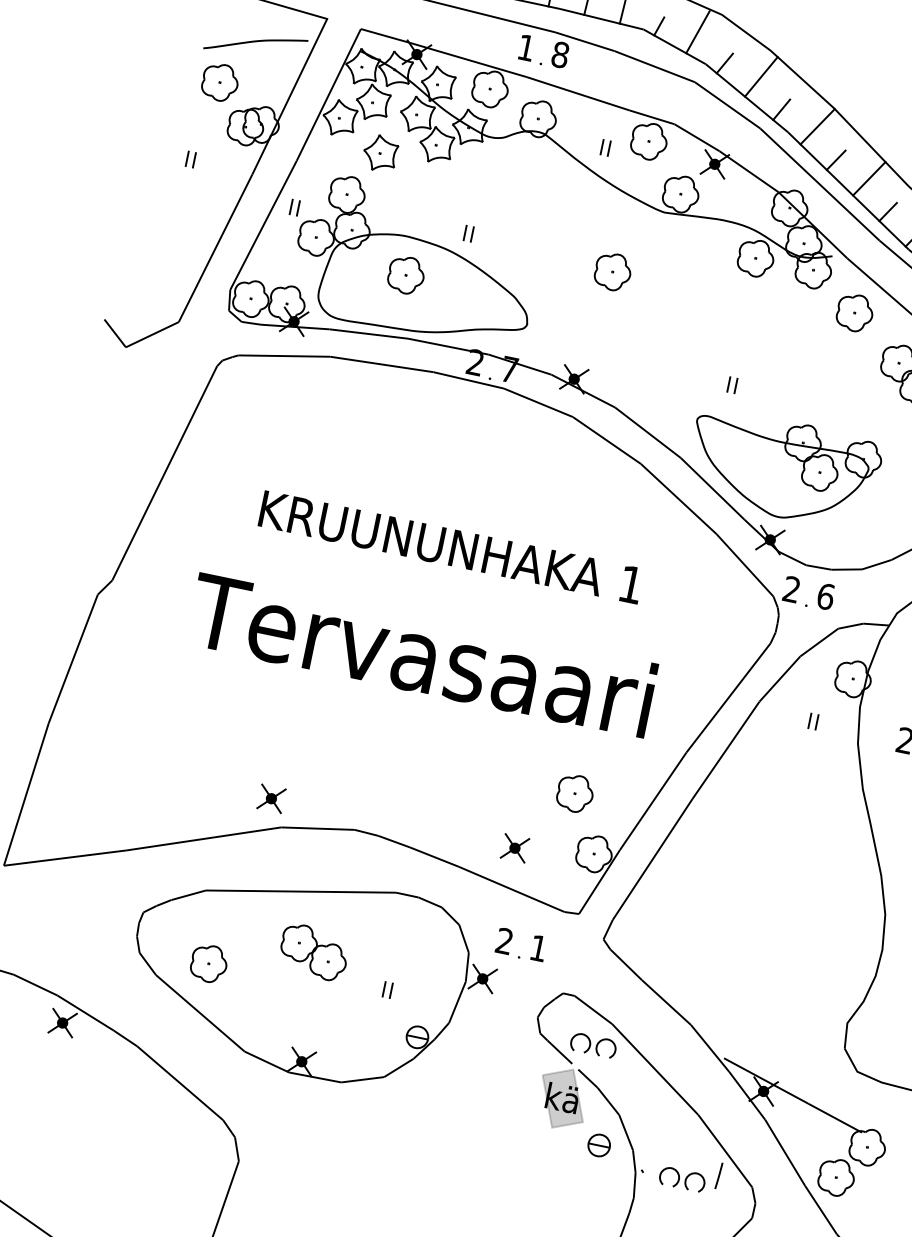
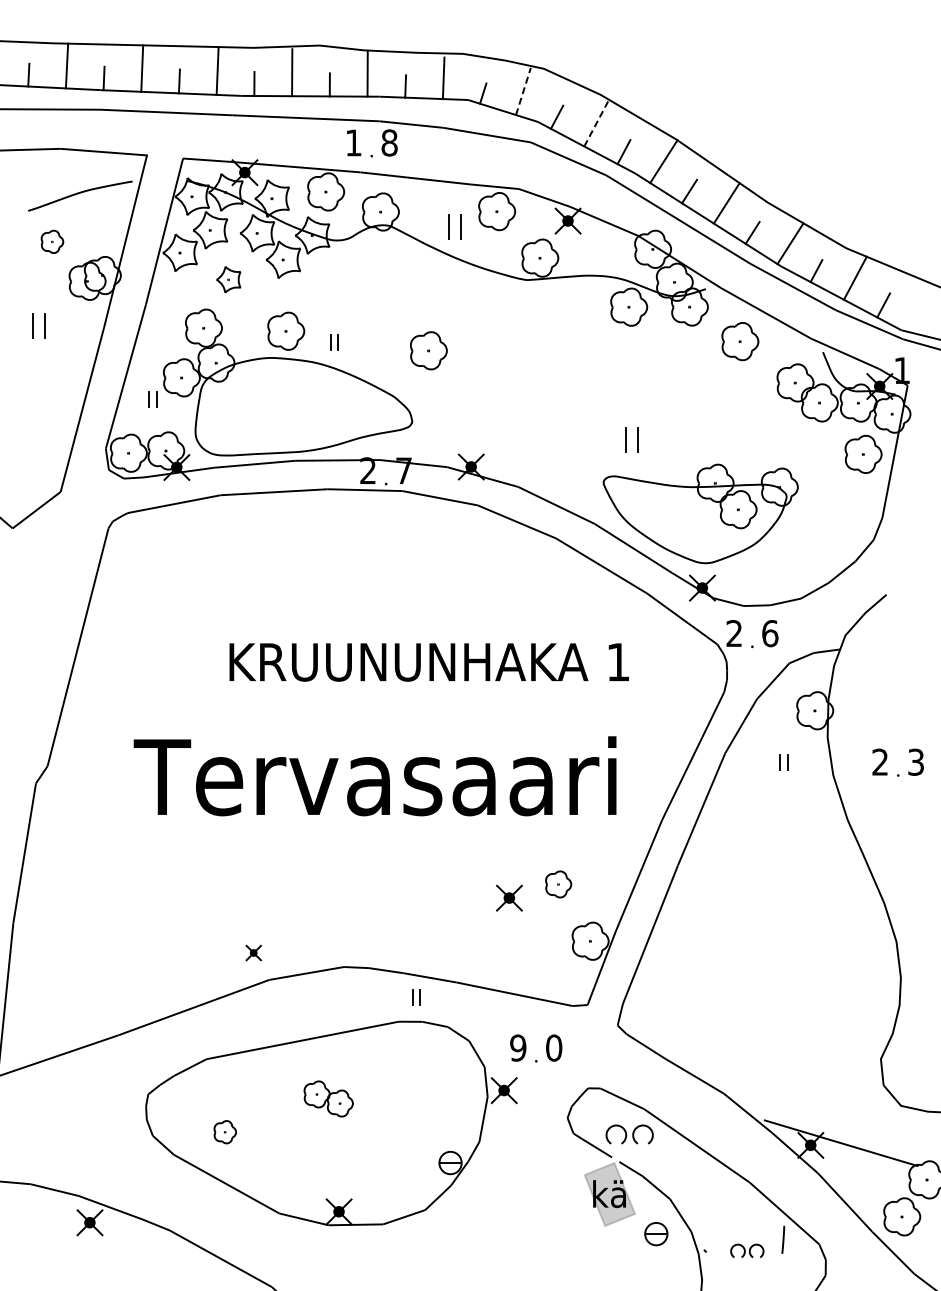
line: (697, 32) -> (523, 91), solid -> dashed
line: (761, 76) -> (596, 122), solid -> dashed
part: (220, 82) -> (52, 241), size x0.6
part: (605, 148) -> (454, 227), size x1.6
part: (380, 153) -> (228, 279), size x0.7
part: (190, 159) -> (38, 325), size x1.6
part: (294, 207) -> (152, 399), moved
part: (612, 271) -> (428, 350), moved
part: (406, 274) -> (286, 330), moved
part: (732, 384) -> (631, 439), size x1.6
text: (450, 547) -> (428, 662), moved
part: (575, 793) -> (558, 884), size x0.7
part: (271, 798) -> (253, 952), size x0.6
part: (515, 847) -> (509, 897), moved
text: (504, 940) -> (518, 1047), 2 -> 9
text: (539, 947) -> (554, 1047), 1 -> 0
part: (314, 951) -> (328, 1098), size x0.7
part: (209, 962) -> (225, 1131), size x0.6
part: (387, 989) -> (416, 997), moved
part: (682, 1179) -> (747, 1250), size x0.7

